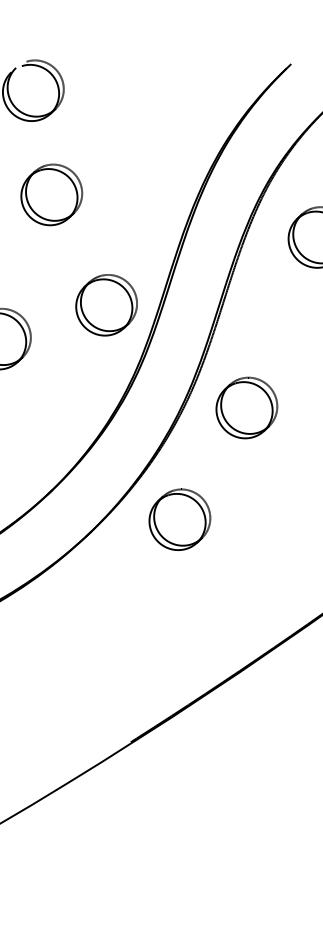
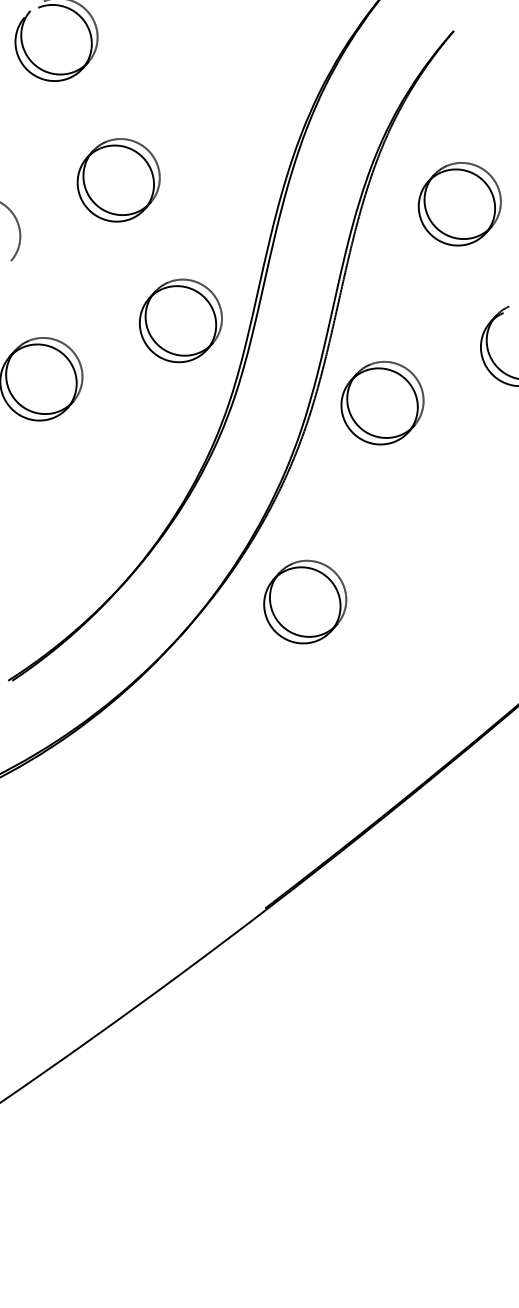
part: (51, 195) -> (118, 180), moved
part: (246, 408) -> (382, 403), moved

